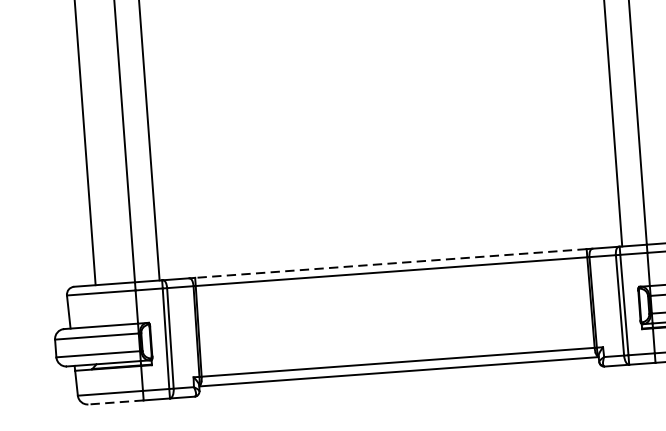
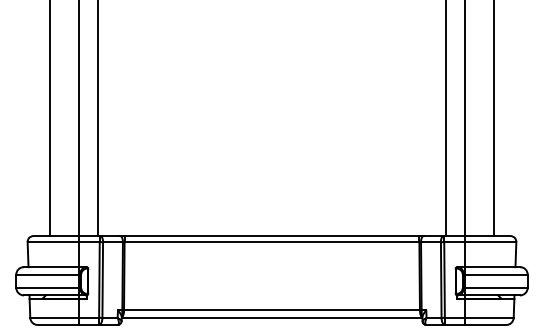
line: (390, 264) -> (271, 236), dashed -> solid
line: (115, 401) -> (58, 324), dashed -> solid

